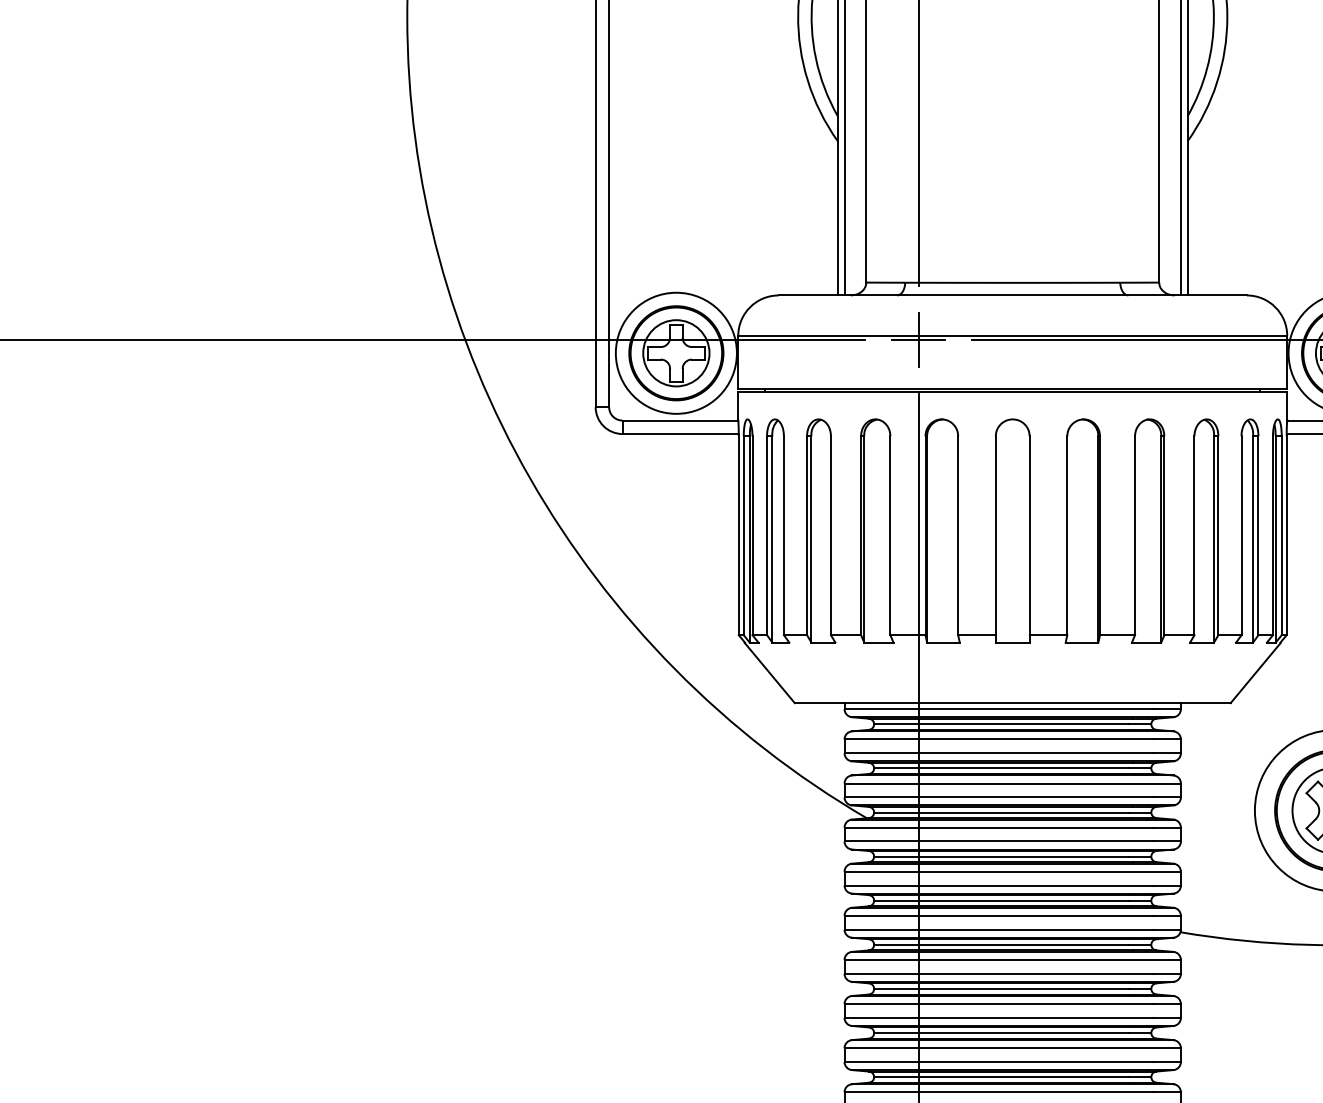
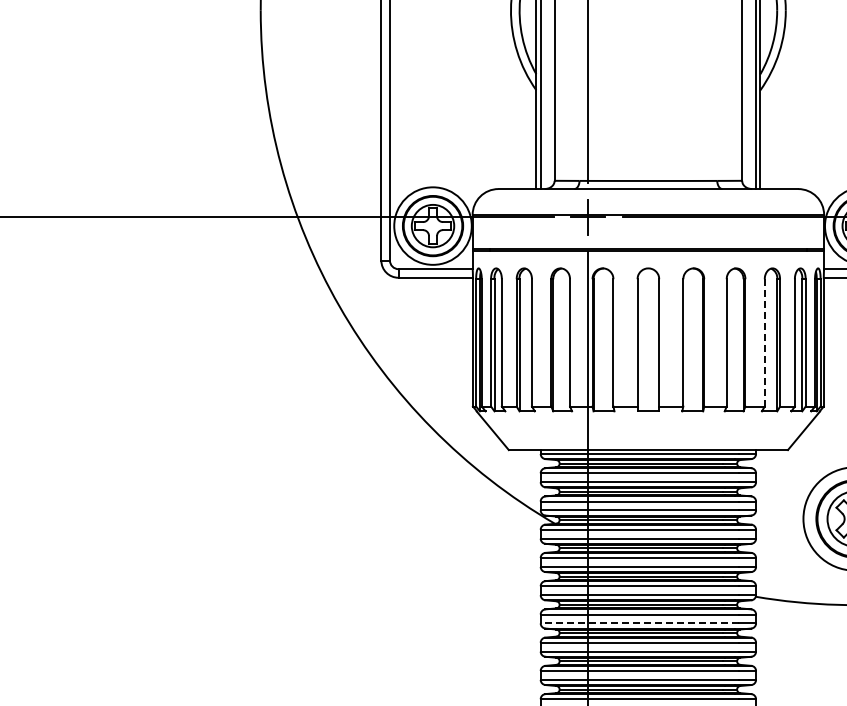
line: (1194, 535) -> (764, 342), solid -> dashed
line: (998, 973) -> (639, 623), solid -> dashed

